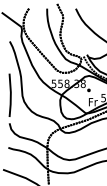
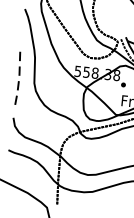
line: (10, 96) -> (18, 82), solid -> dashed

